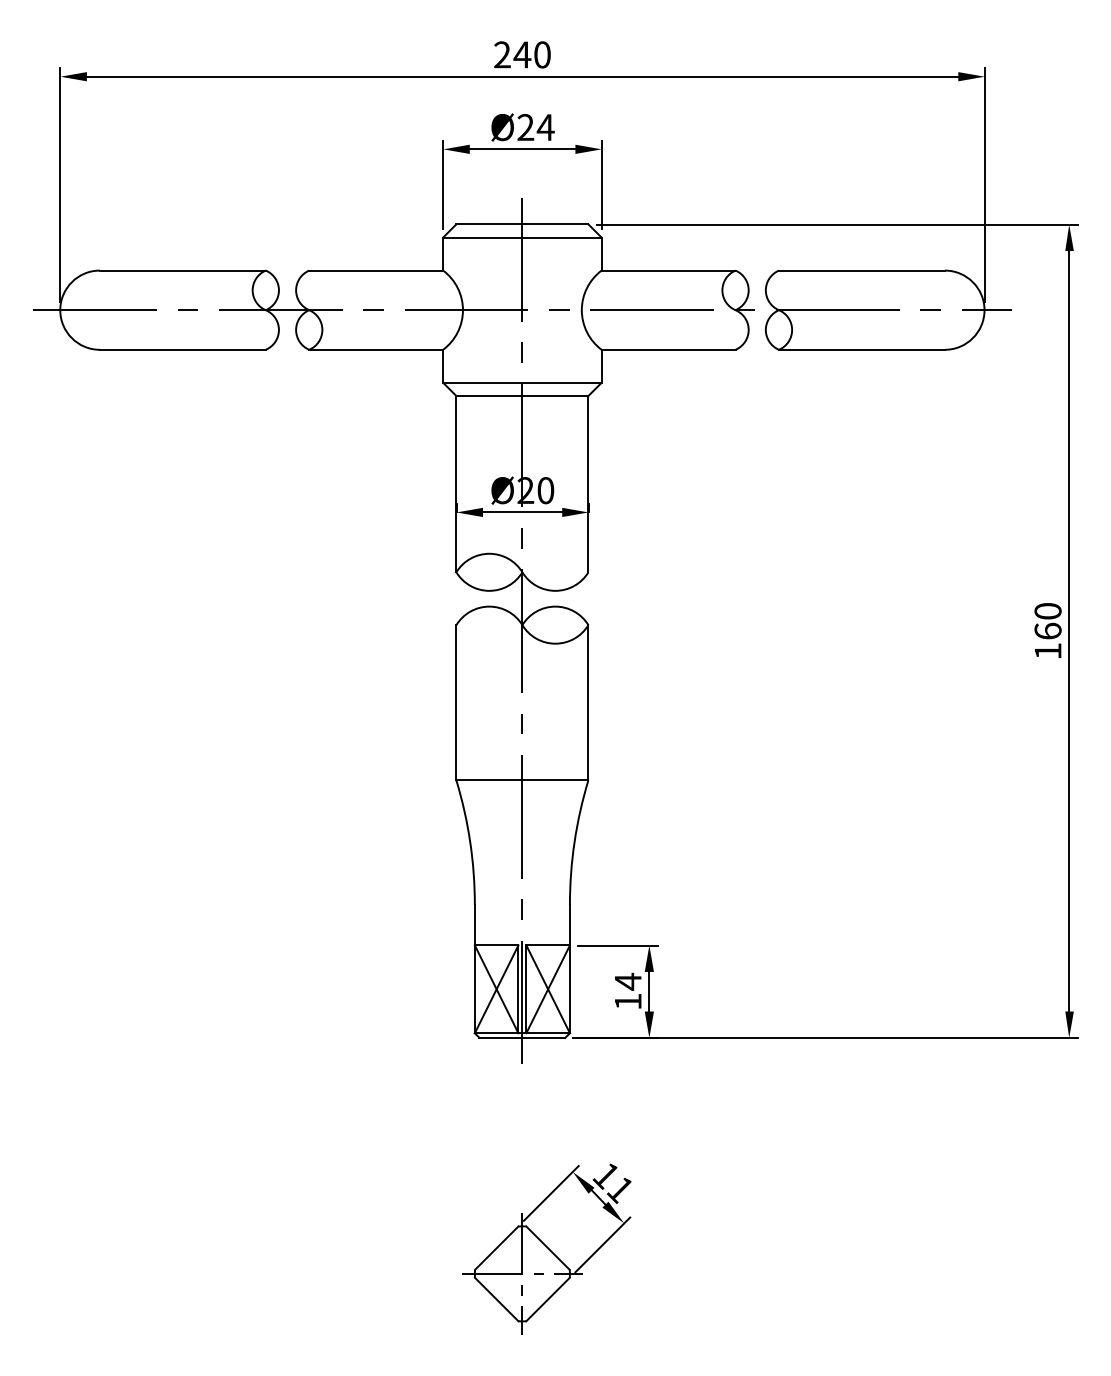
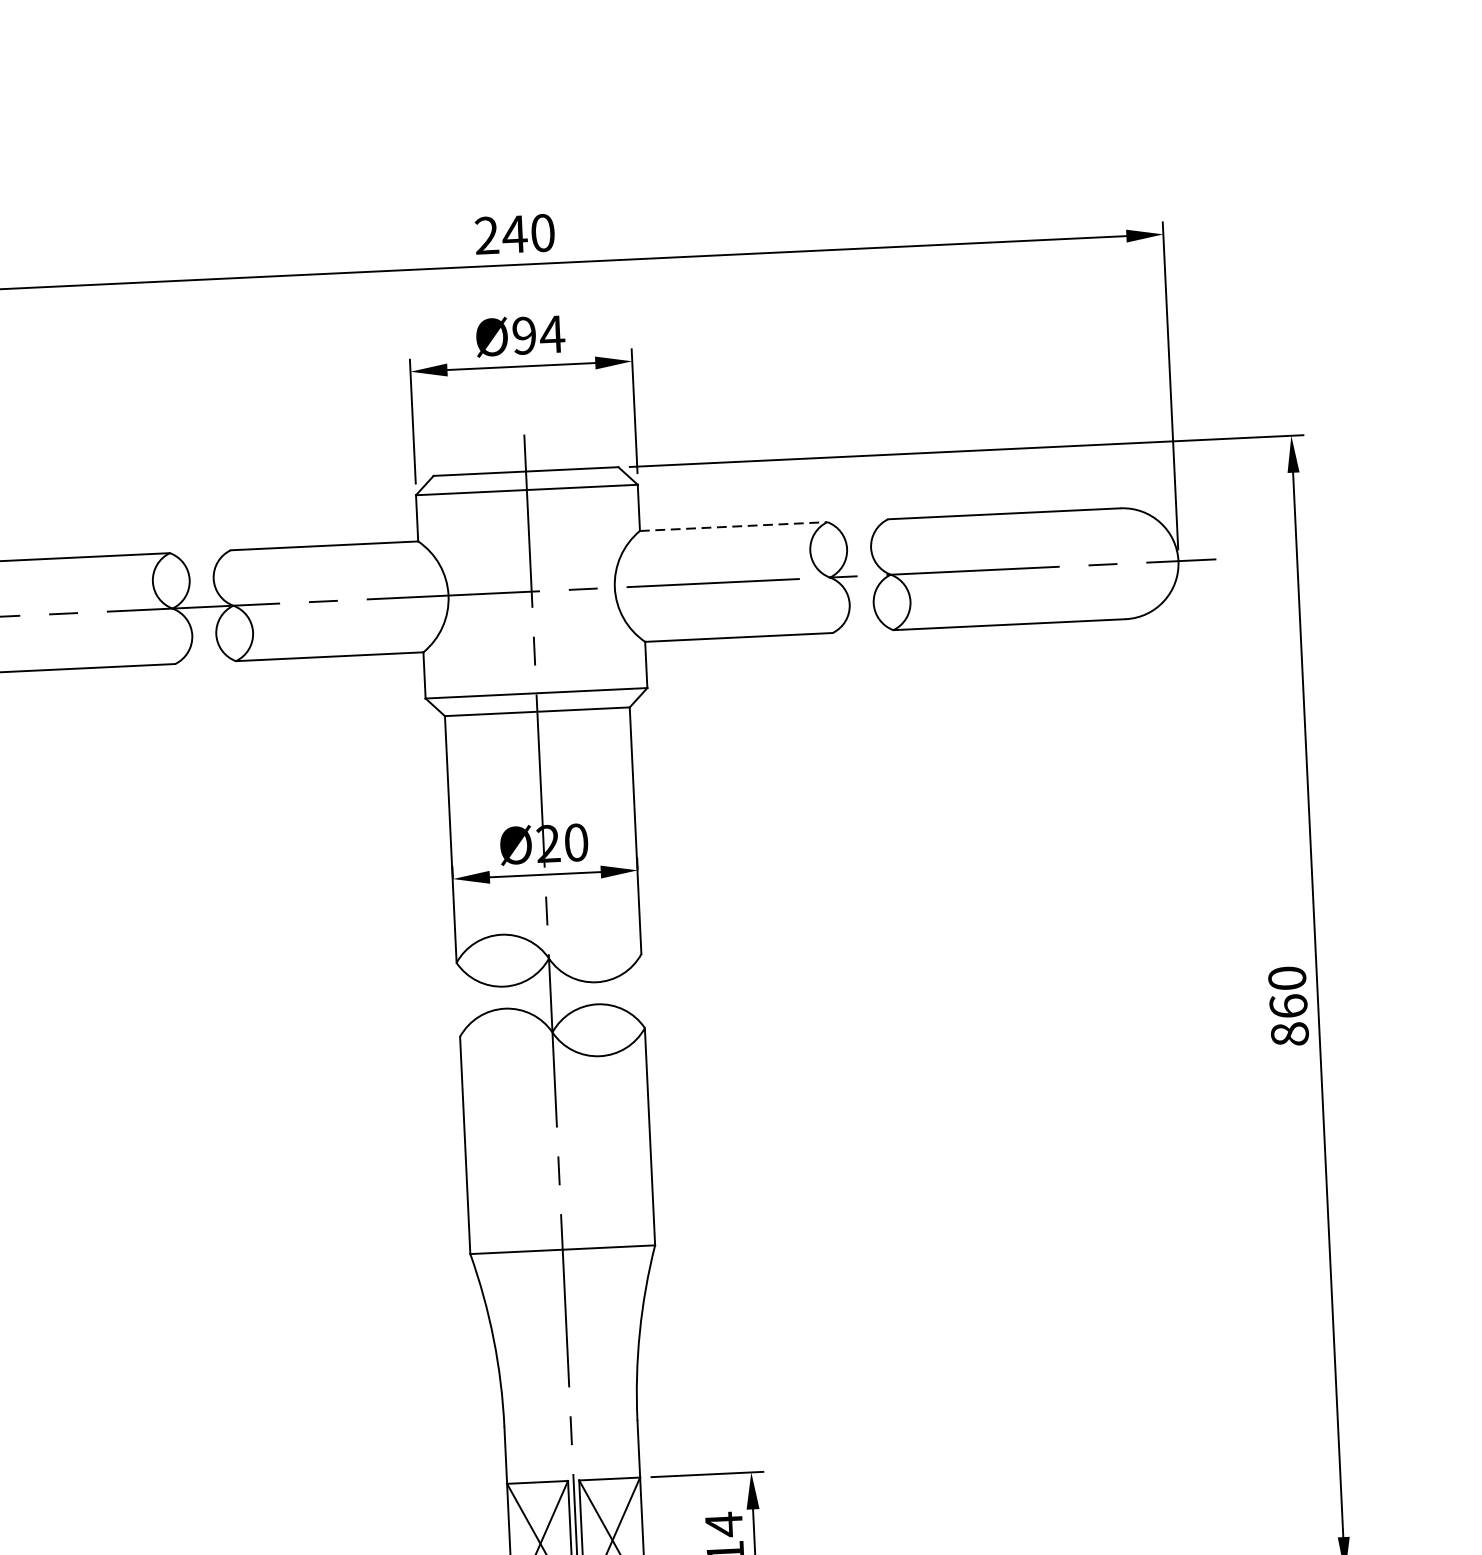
text: (525, 127) -> (523, 335), Ø24 -> Ø94
line: (668, 270) -> (733, 526), solid -> dashed
text: (1047, 651) -> (1289, 1034), 160 -> 860

